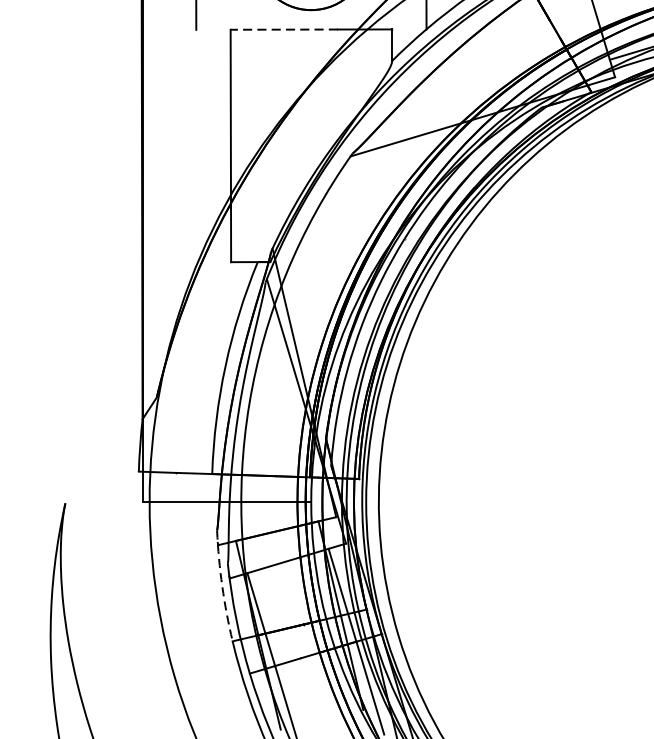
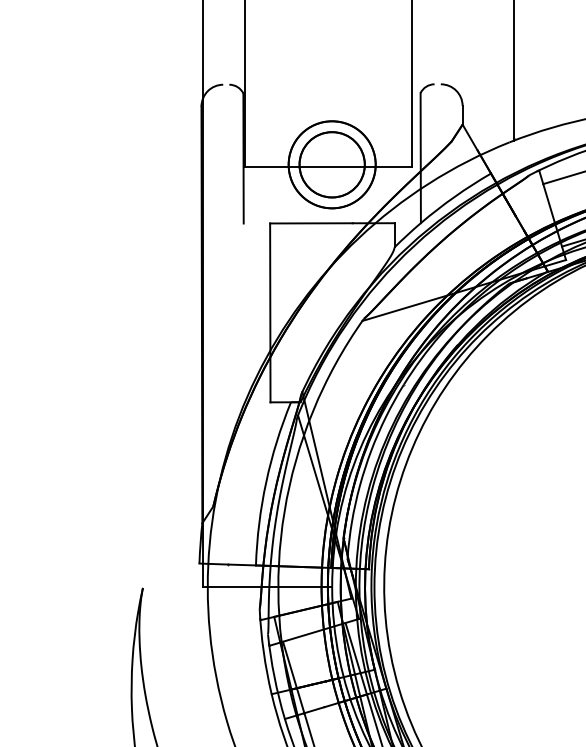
line: (283, 29) -> (310, 223), dashed -> solid
arc: (222, 585) -> (263, 651), dashed -> solid

